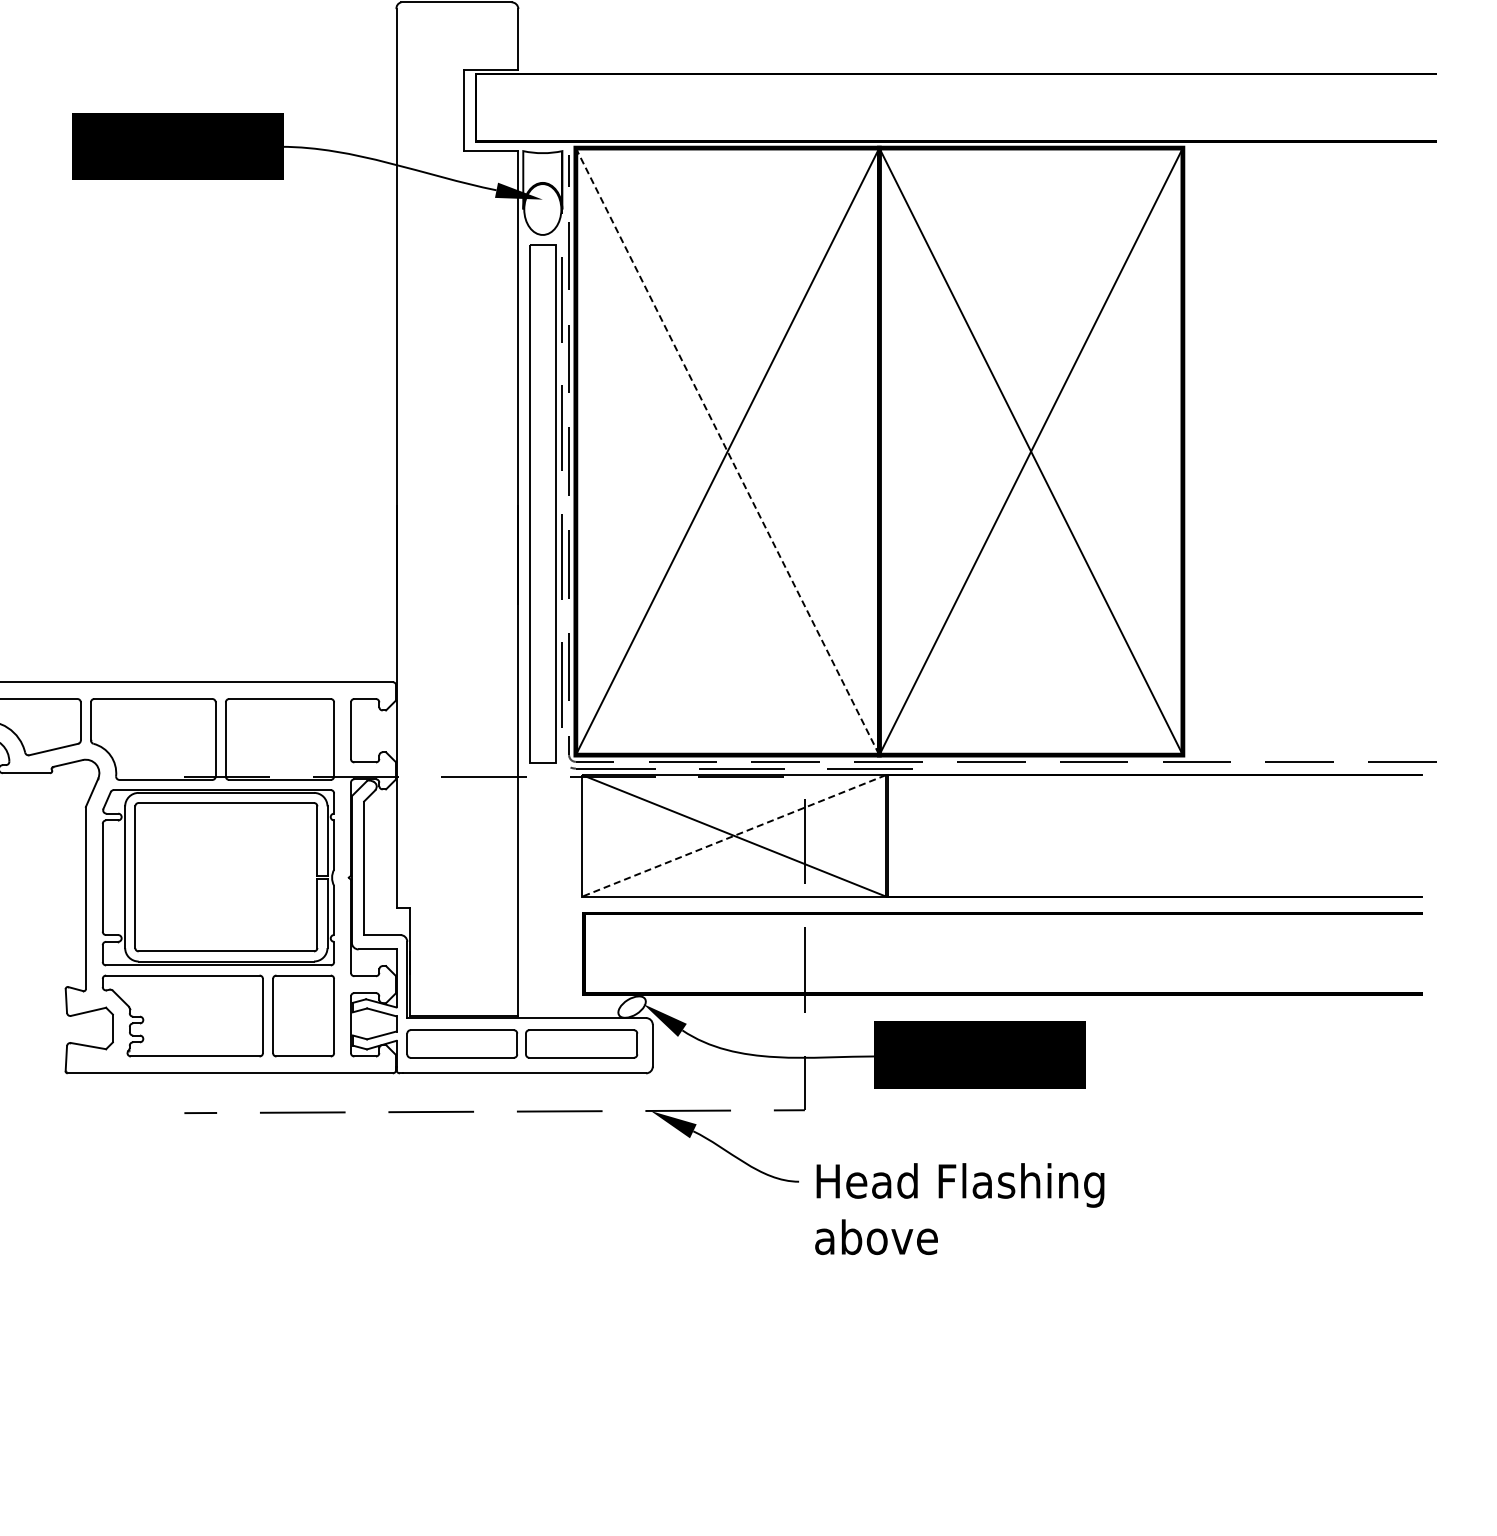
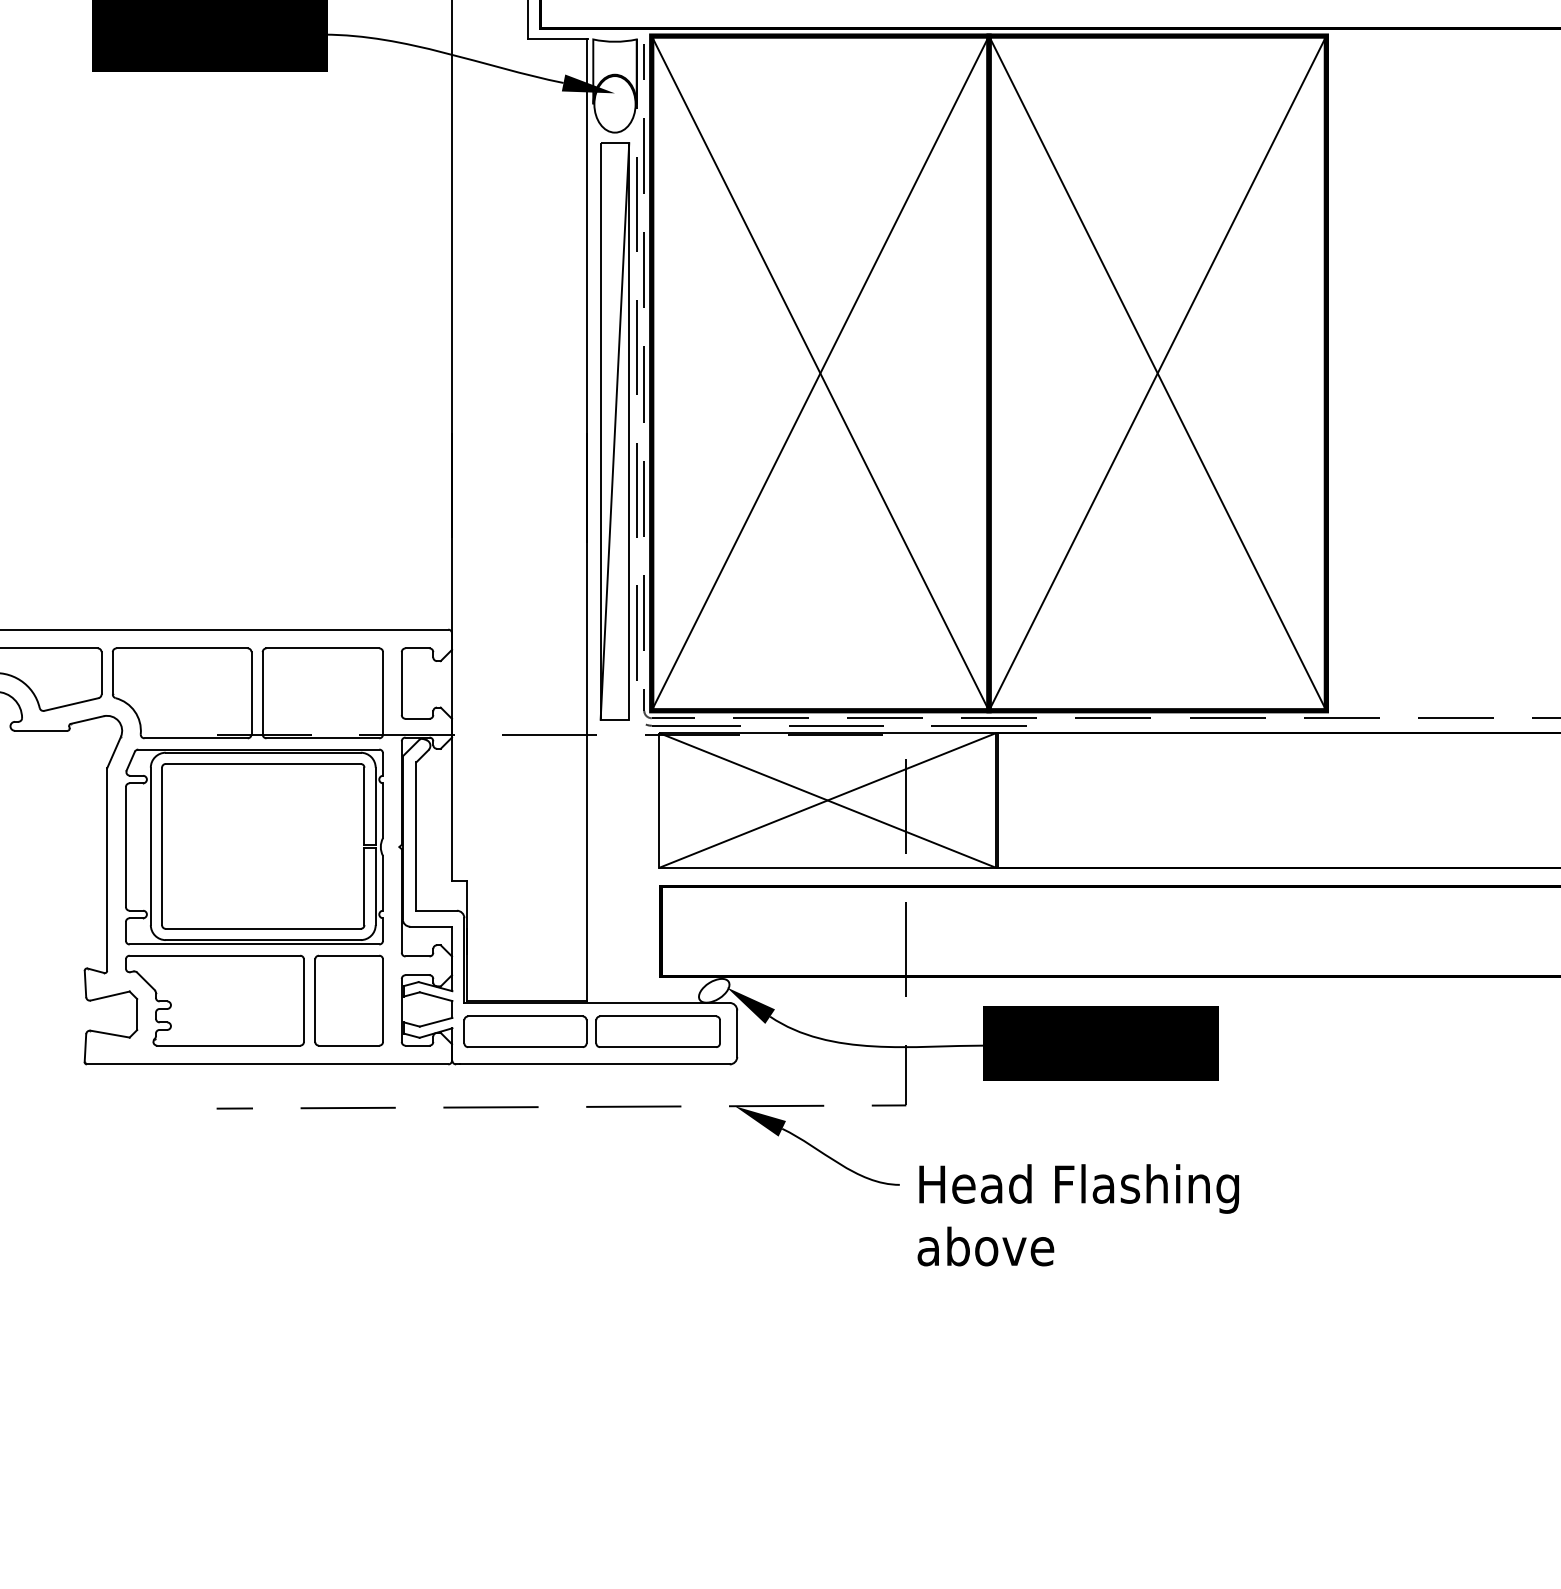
line: (727, 452) -> (820, 374), dashed -> solid
line: (542, 503) -> (614, 431), added
line: (733, 836) -> (826, 801), dashed -> solid

